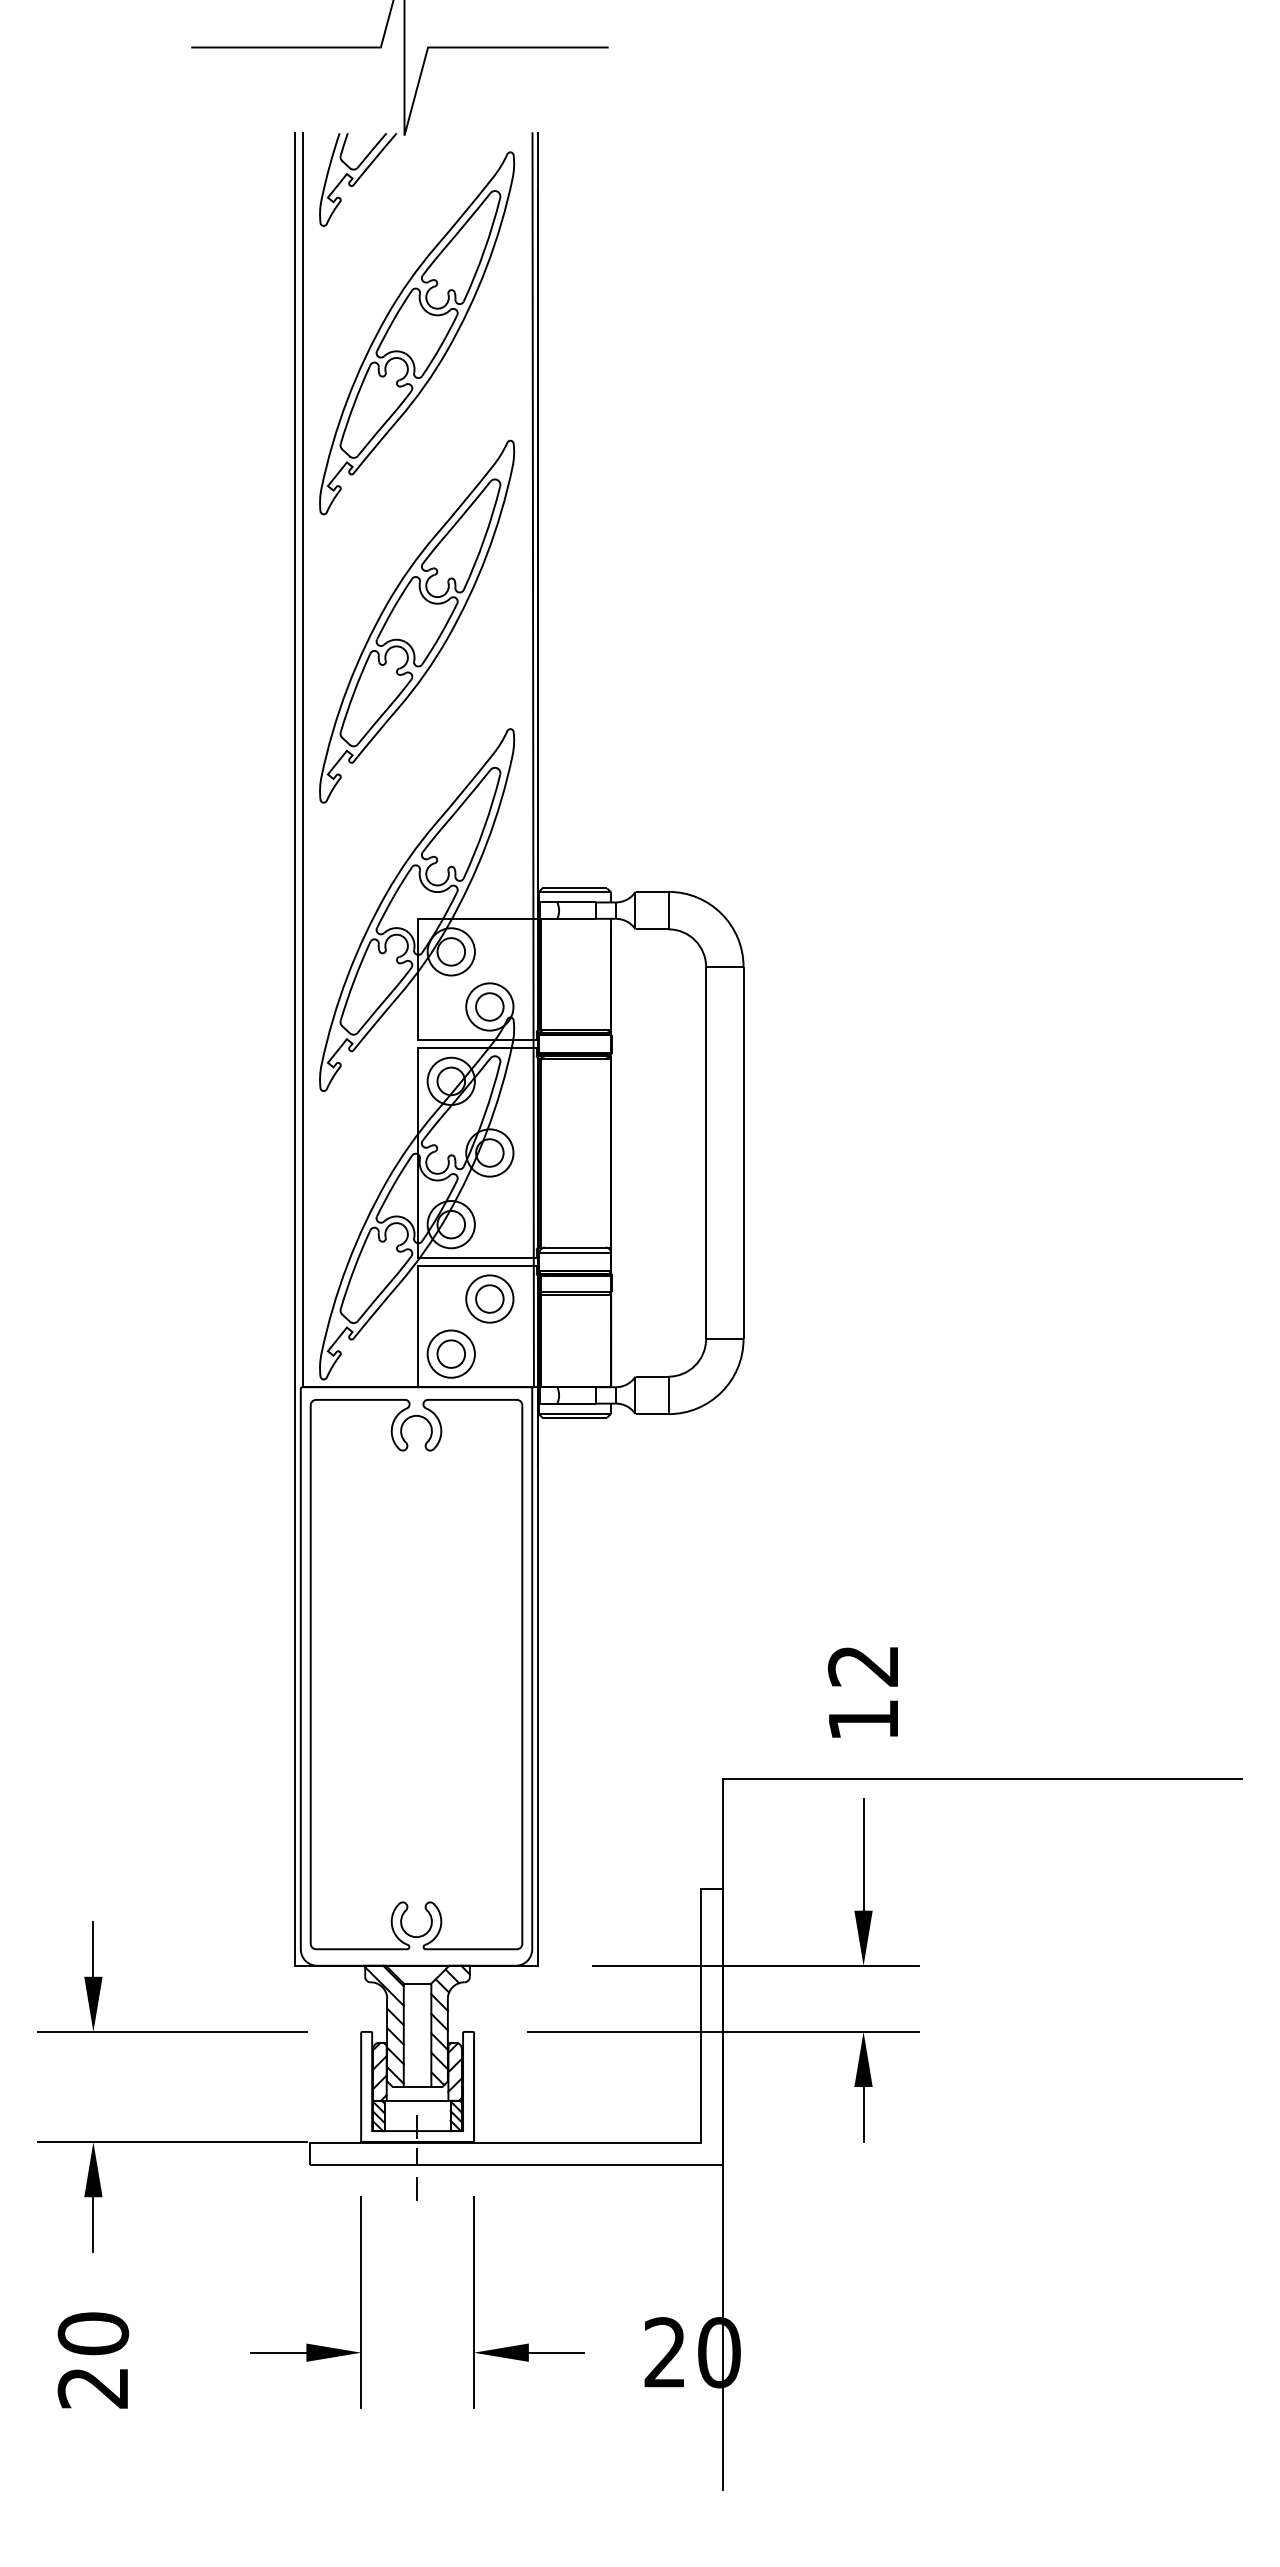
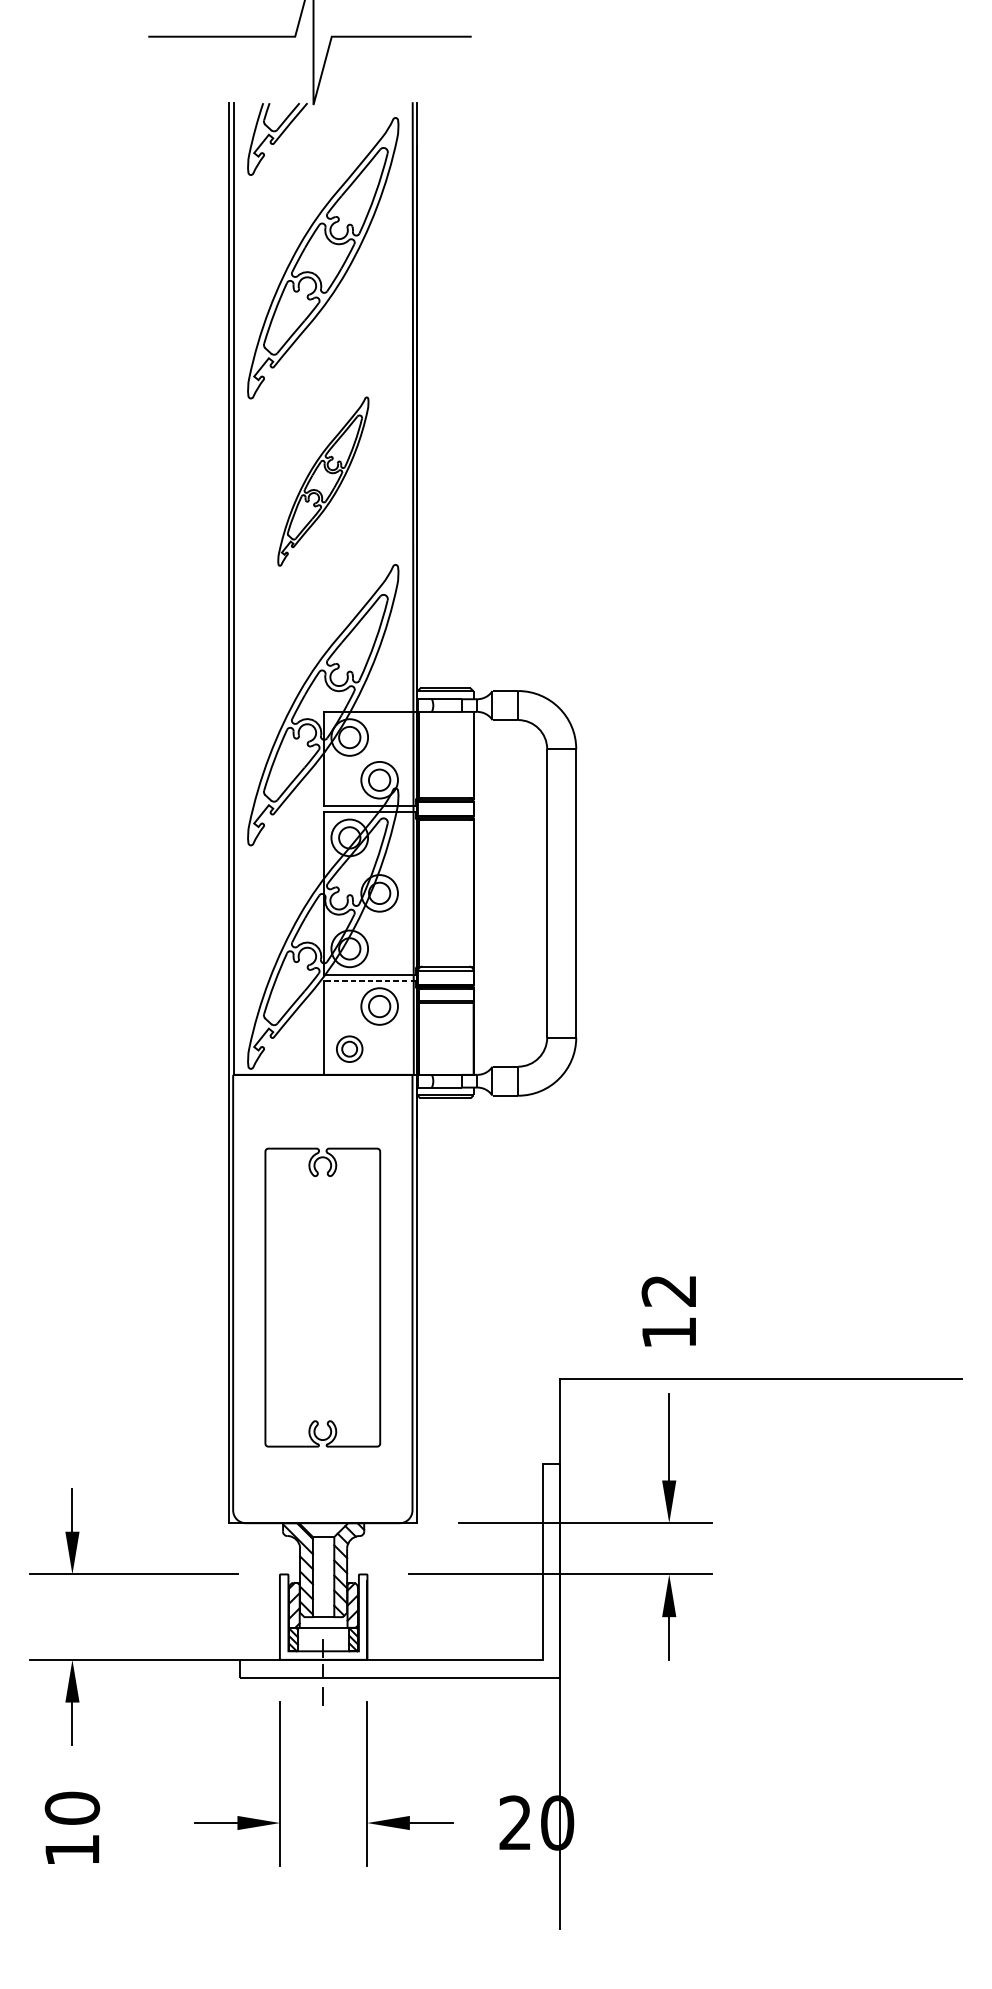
part: (417, 621) -> (323, 481), size x0.6
line: (476, 1265) -> (369, 980), solid -> dashed
part: (450, 1353) -> (349, 1048), size x0.7
part: (416, 1674) -> (322, 1297), size x0.7
text: (92, 2388) -> (71, 1850), 20 -> 10

